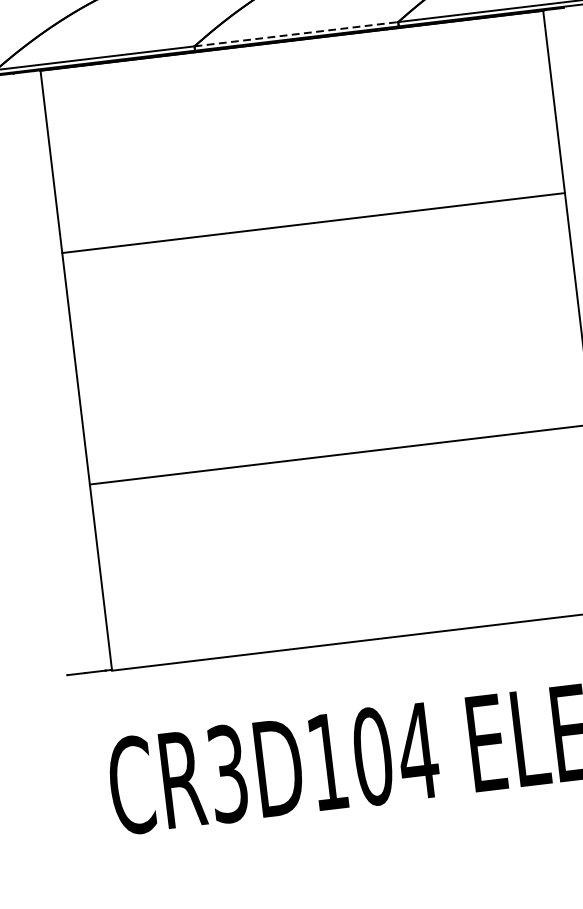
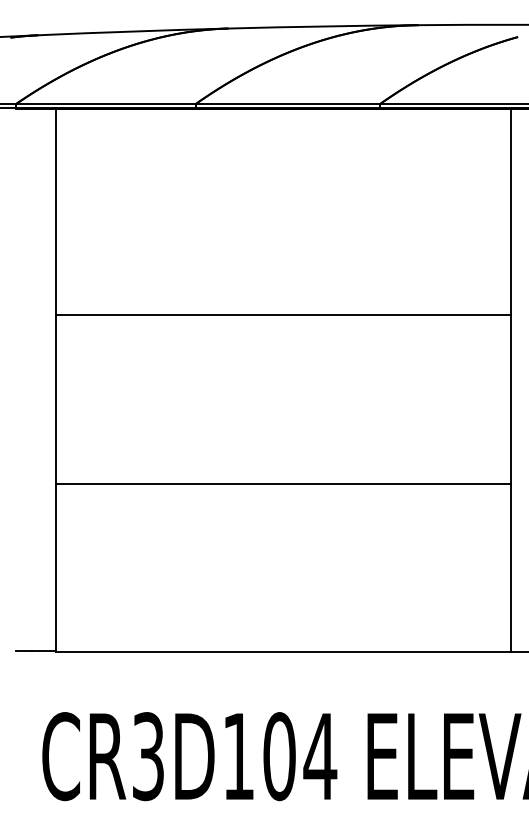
line: (296, 33) -> (288, 103), dashed -> solid
line: (312, 223) -> (282, 315), moved

